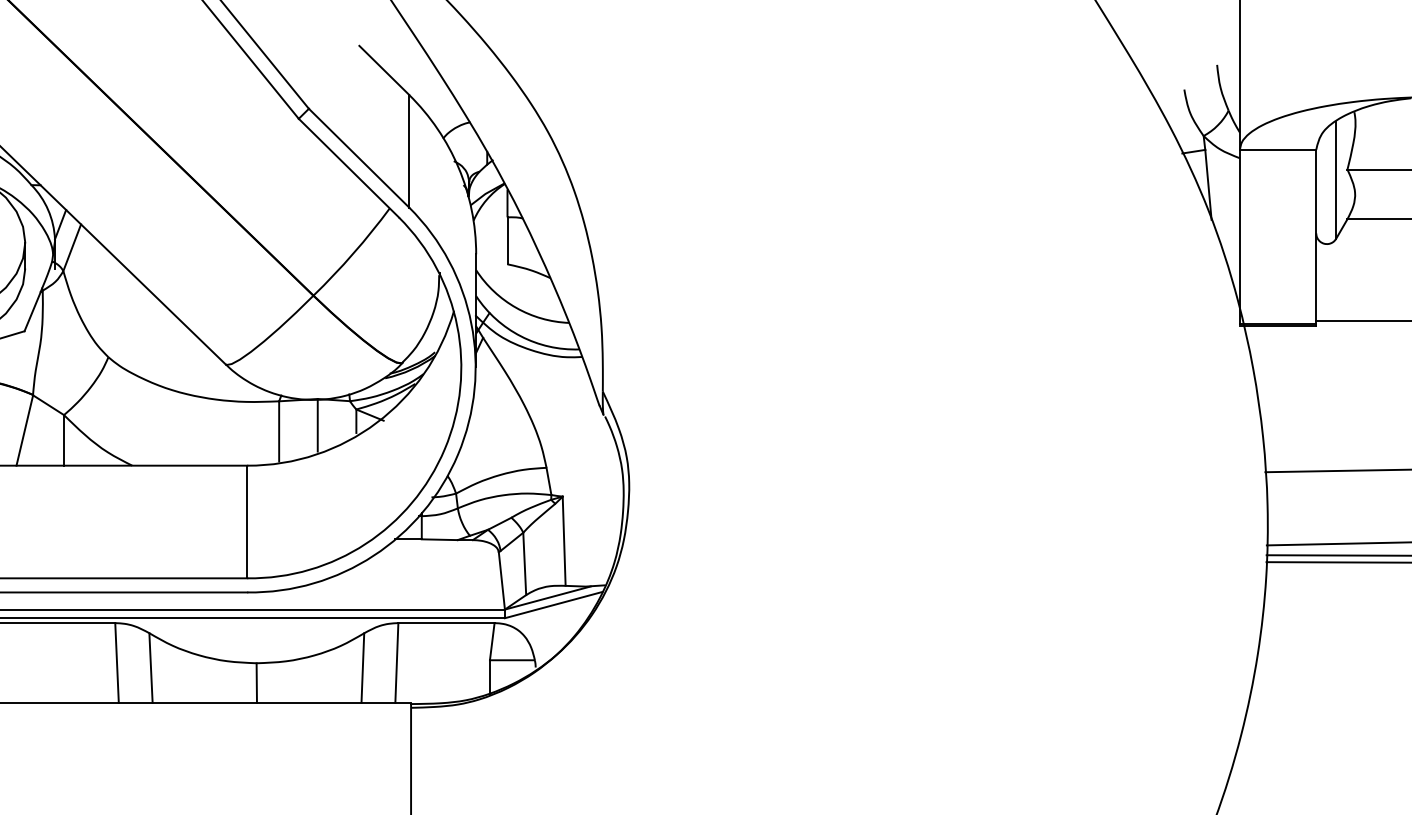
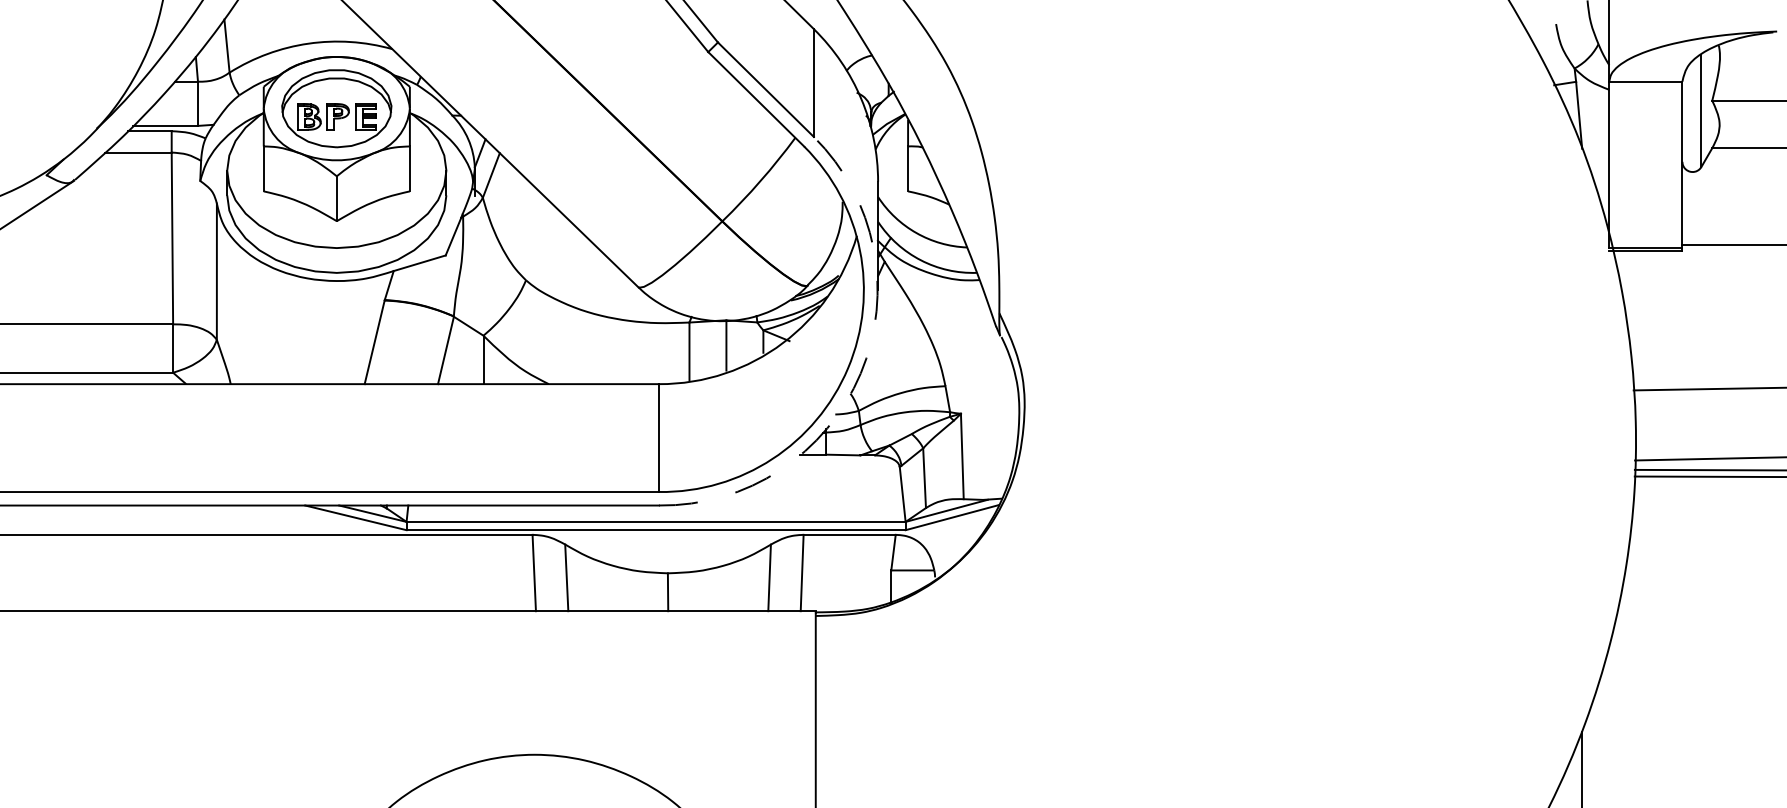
arc: (457, 454) -> (860, 373), solid -> dashed

